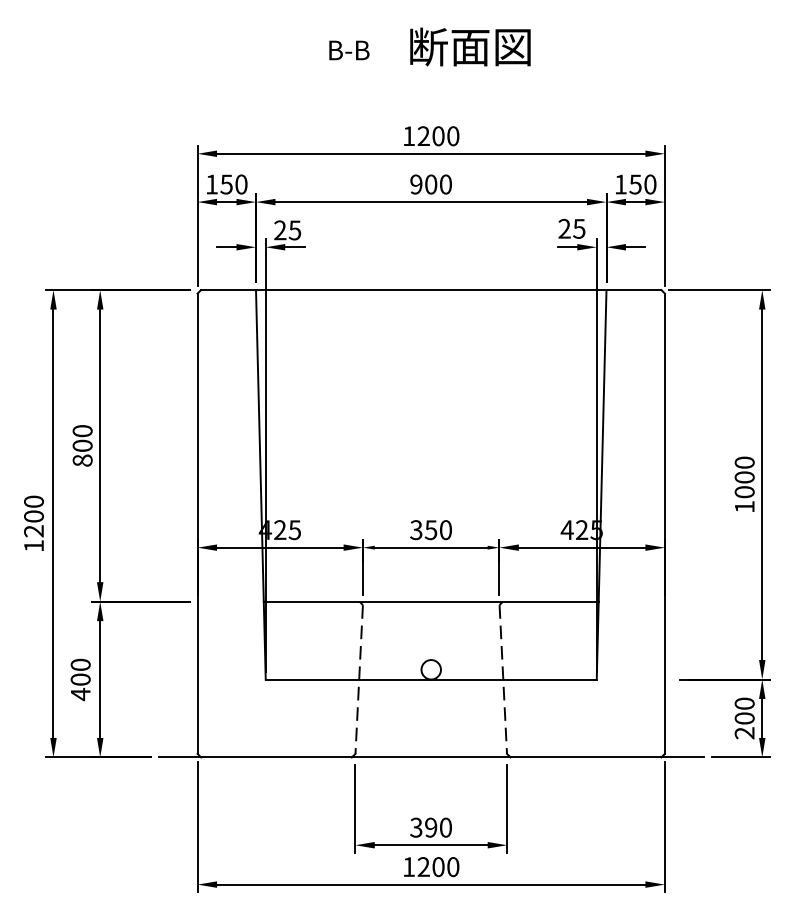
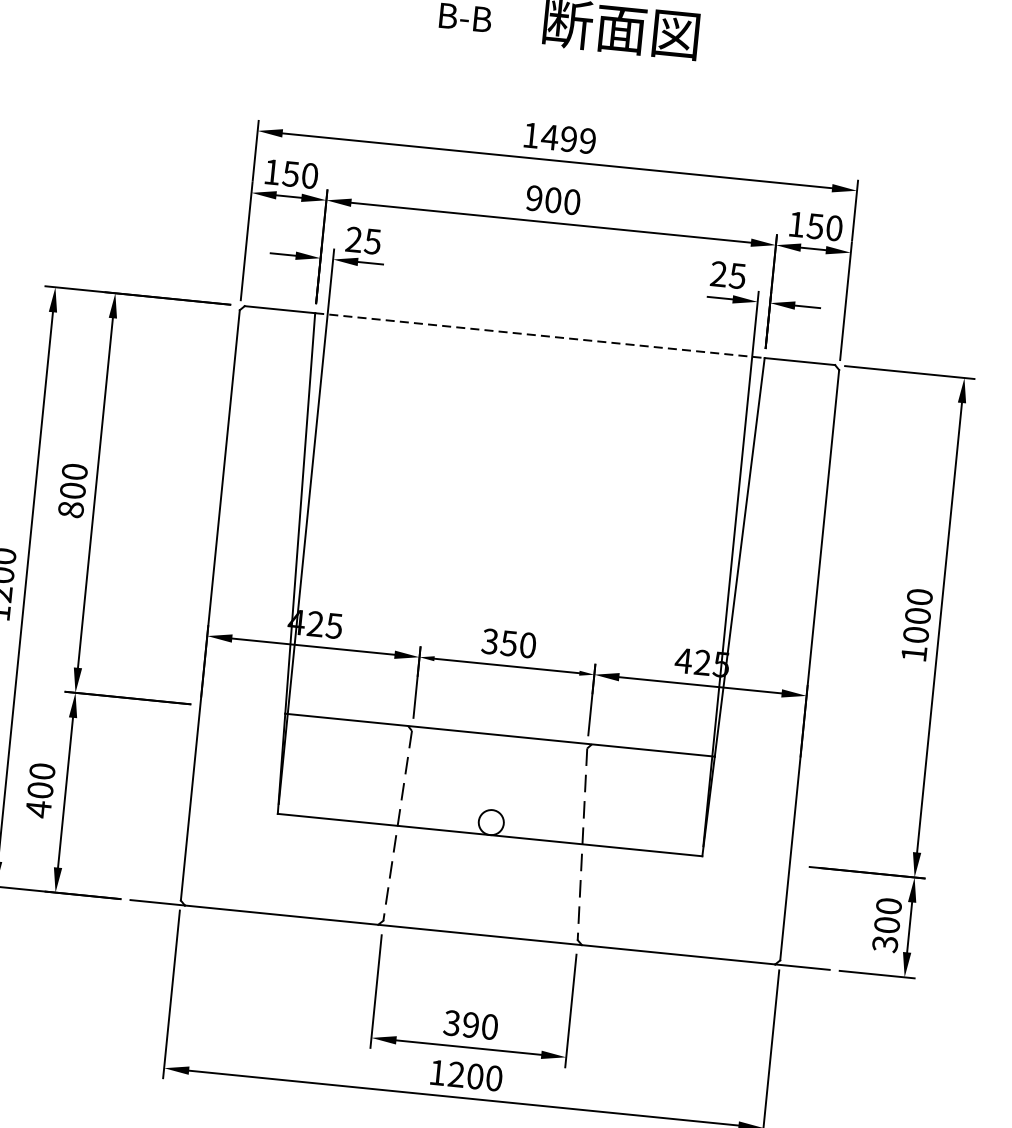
text: (438, 136) -> (568, 139), 1200 -> 1499
line: (431, 290) -> (540, 336), solid -> dashed
text: (744, 733) -> (884, 944), 200 -> 300

